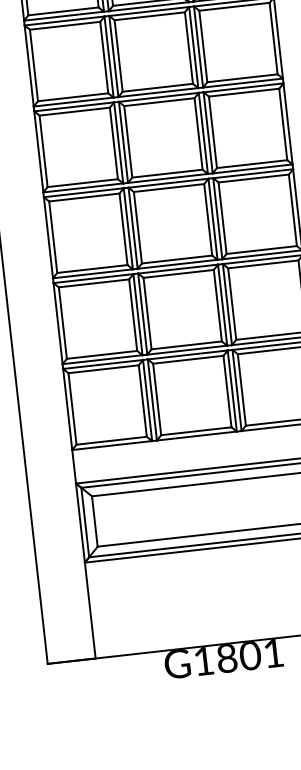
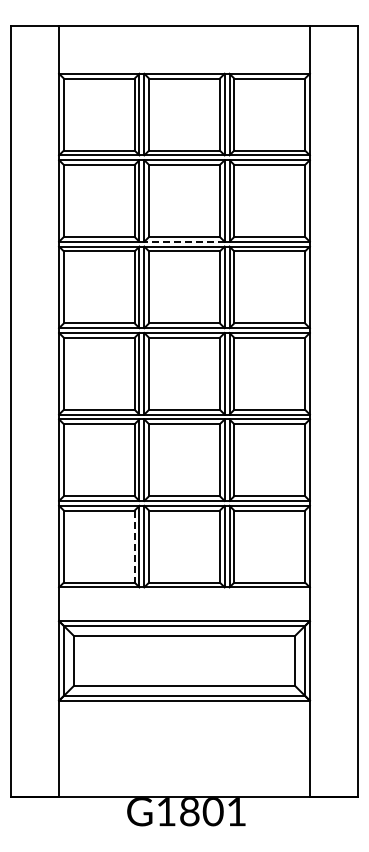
line: (158, 92) -> (184, 241), solid -> dashed
line: (142, 400) -> (134, 546), solid -> dashed

